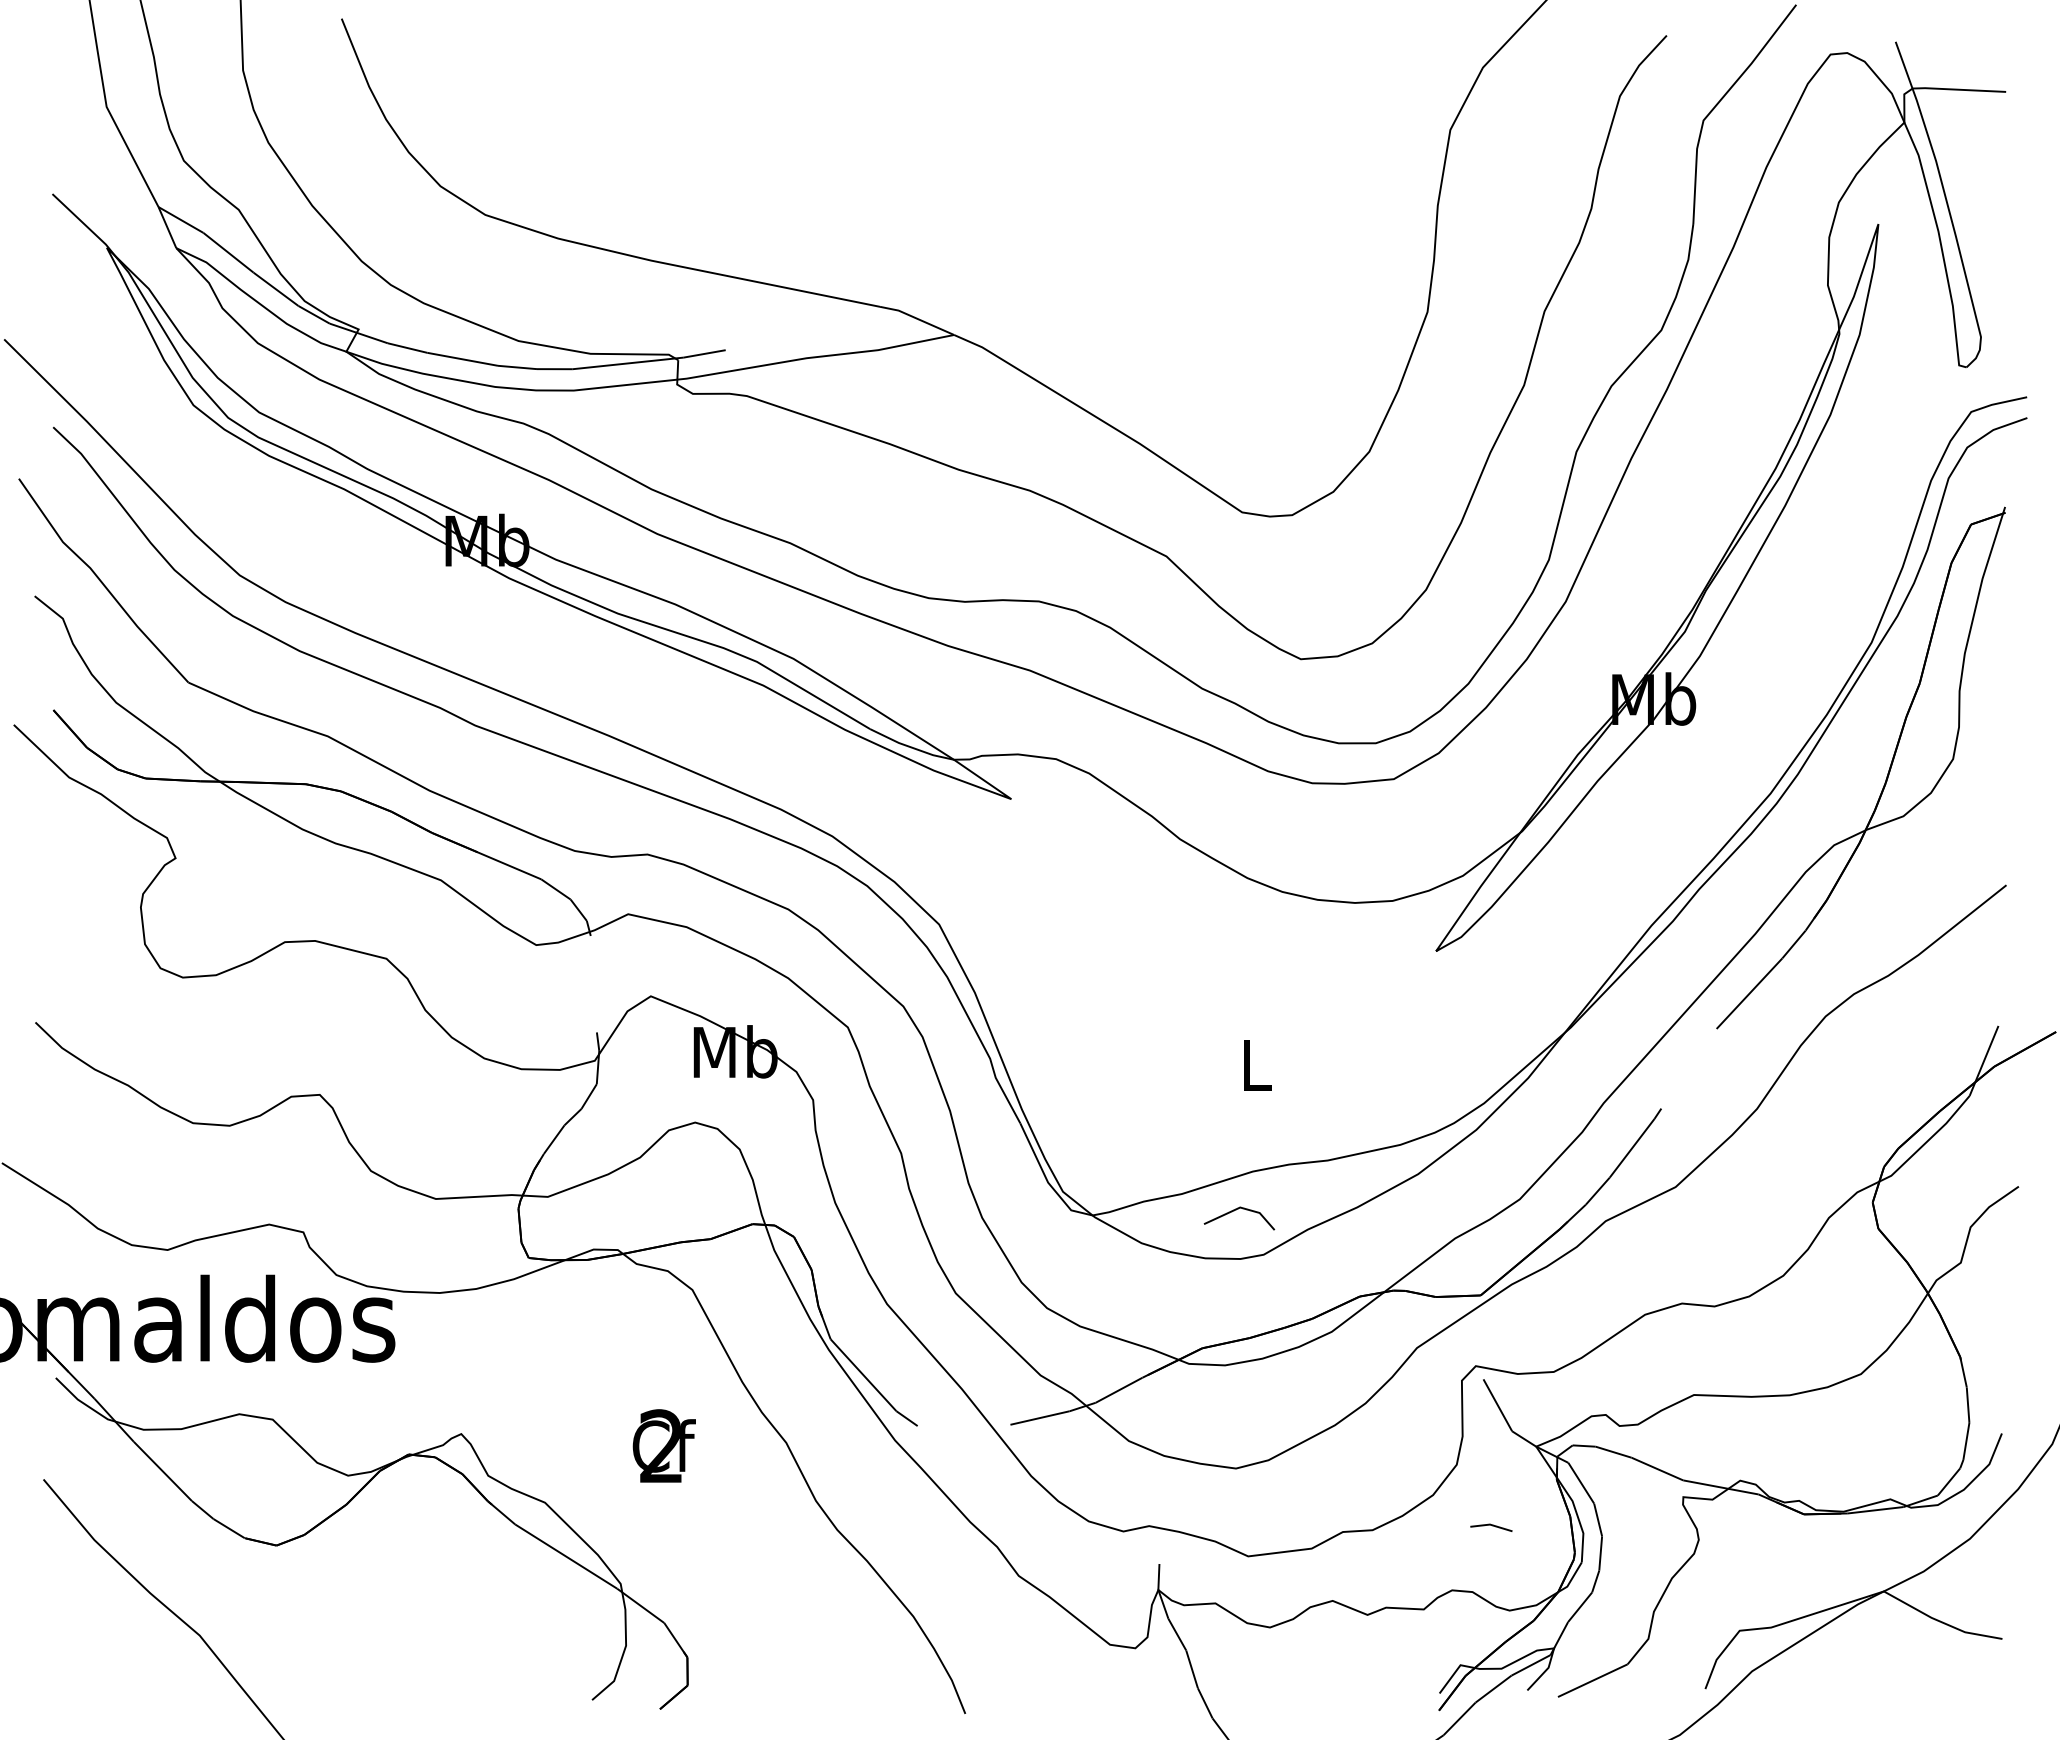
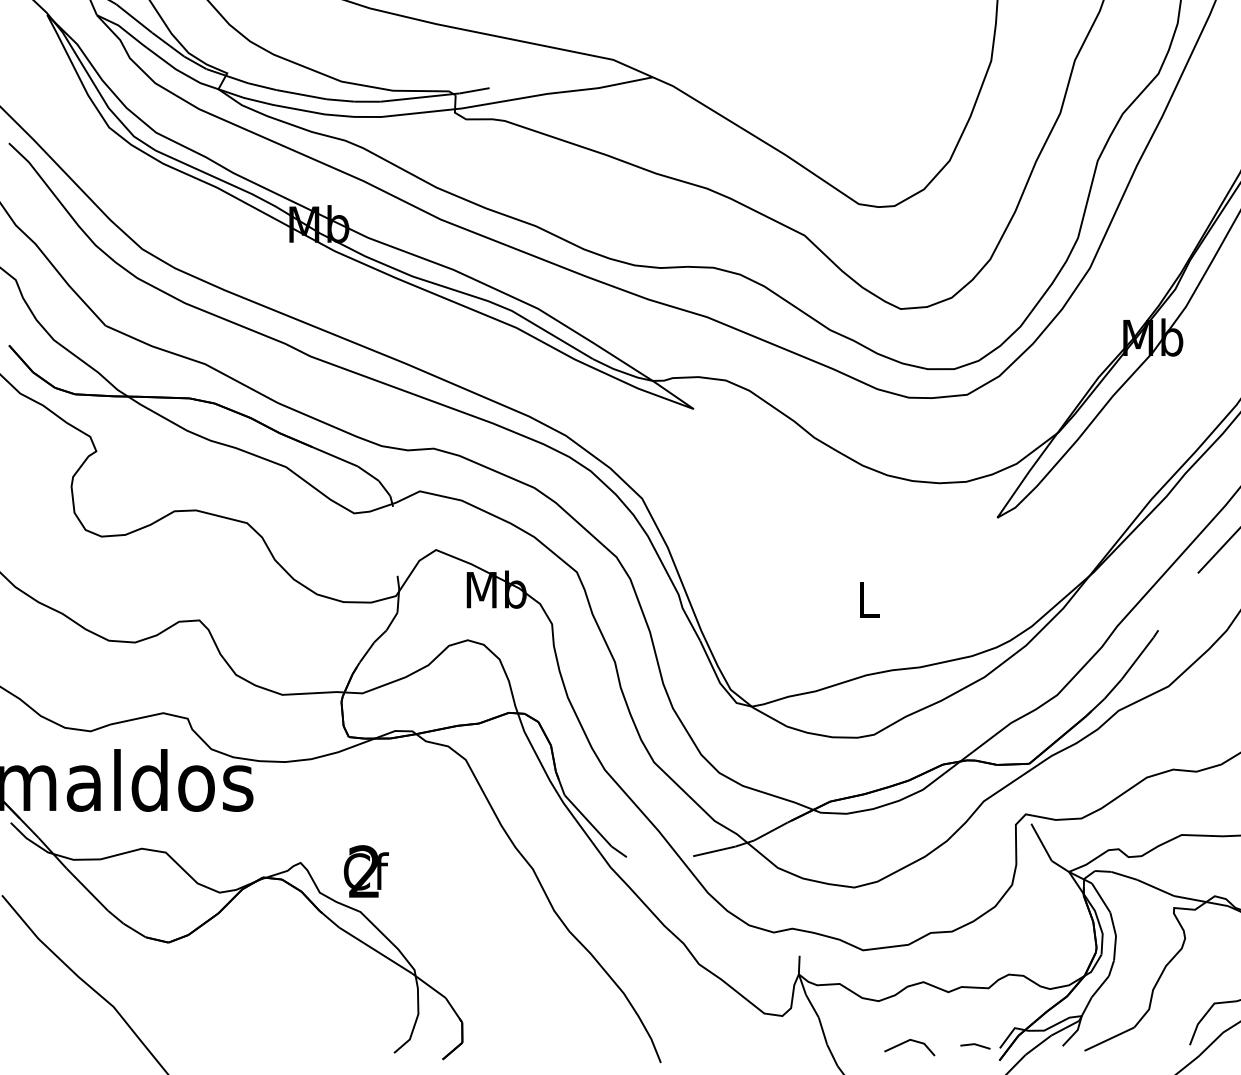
line: (1236, 1210) -> (907, 1041), moved
text: (663, 1445) -> (365, 871), moved
line: (1492, 1526) -> (976, 1045), moved

